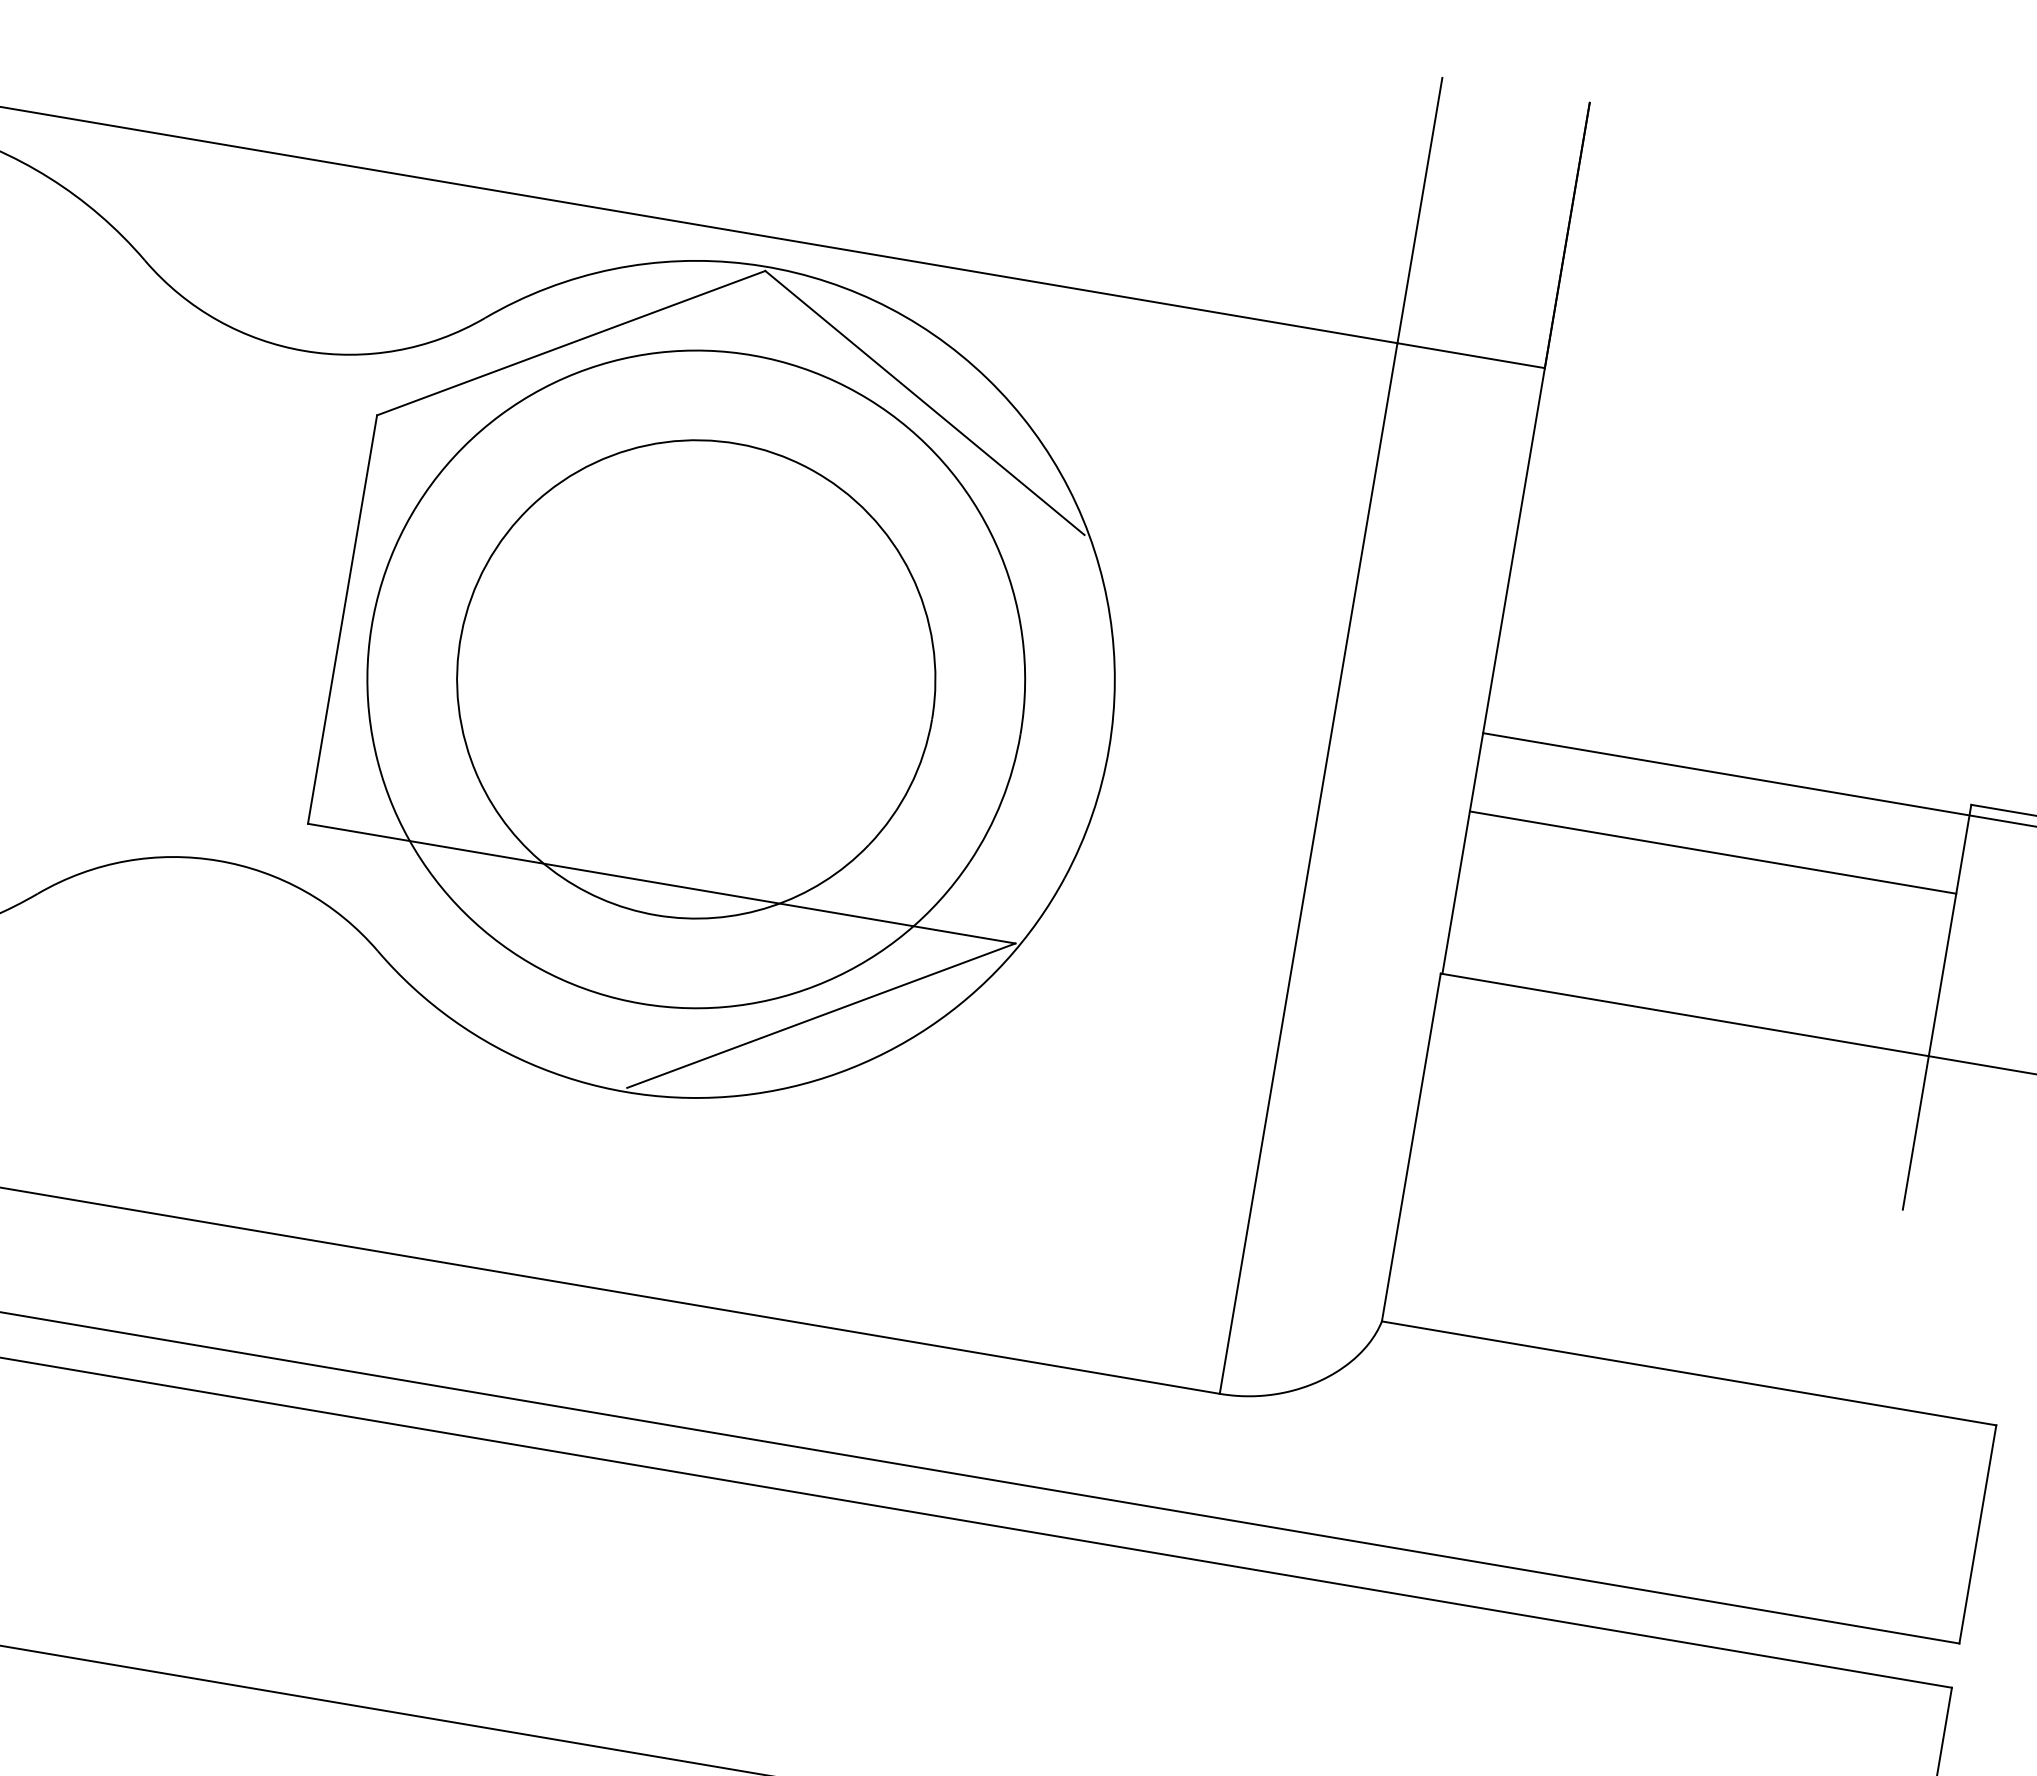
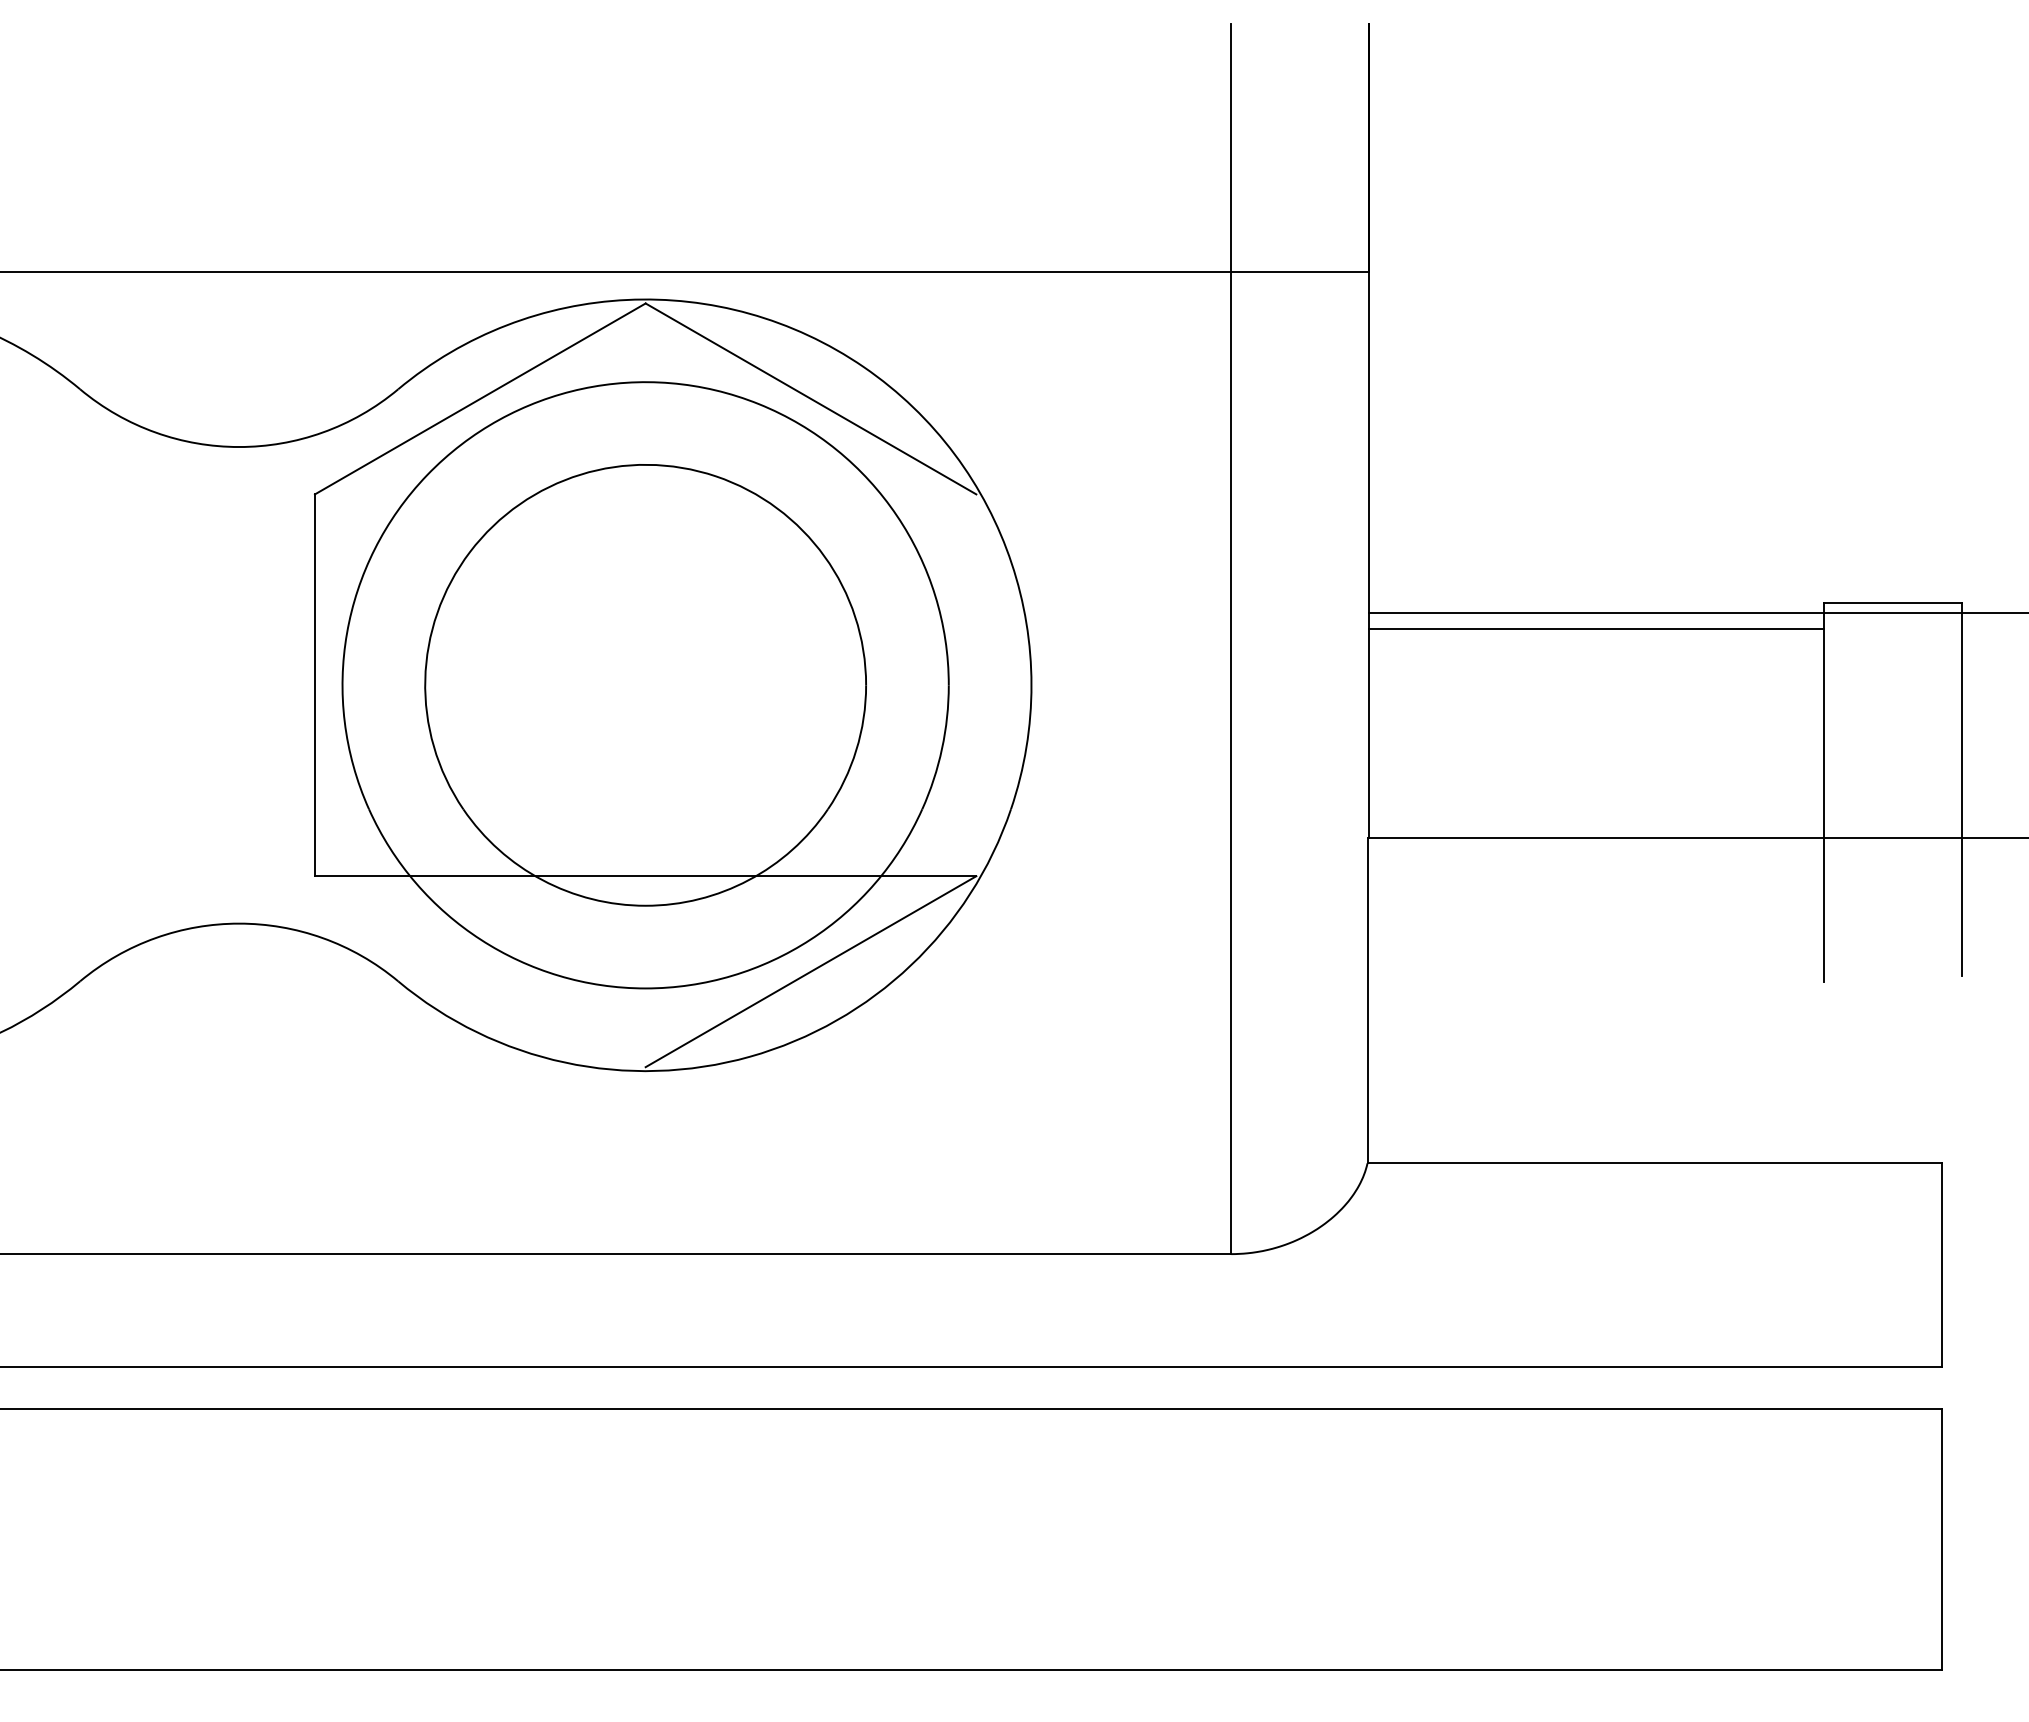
line: (1713, 852) -> (1596, 629), moved

